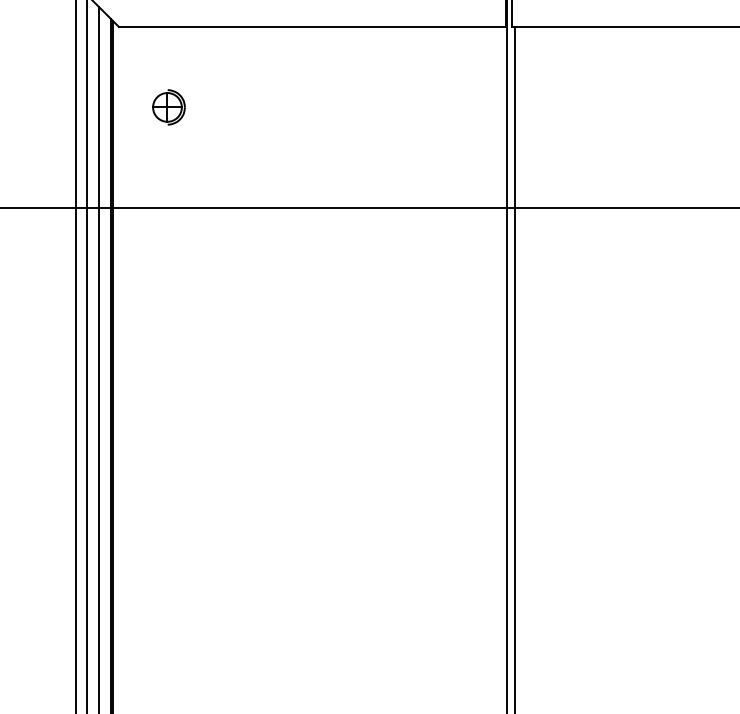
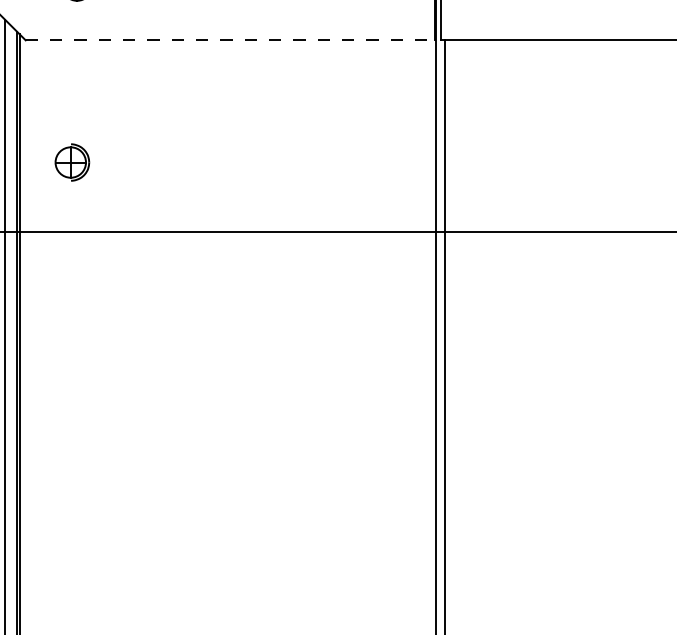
line: (312, 26) -> (230, 39), solid -> dashed
part: (168, 107) -> (71, 162), moved

